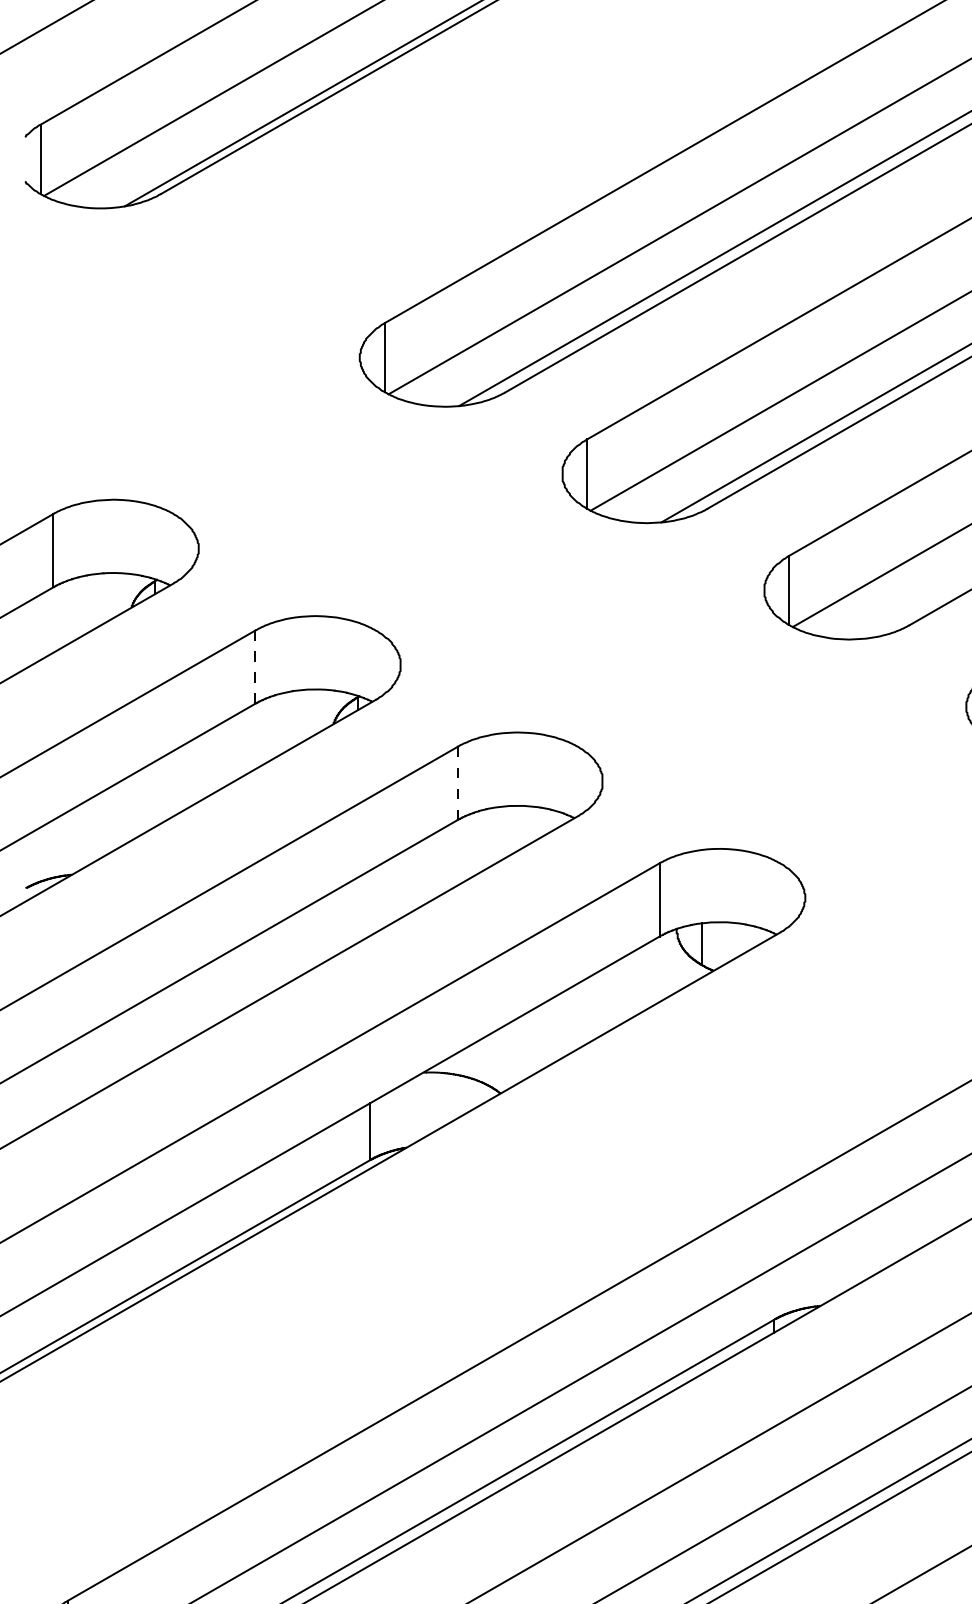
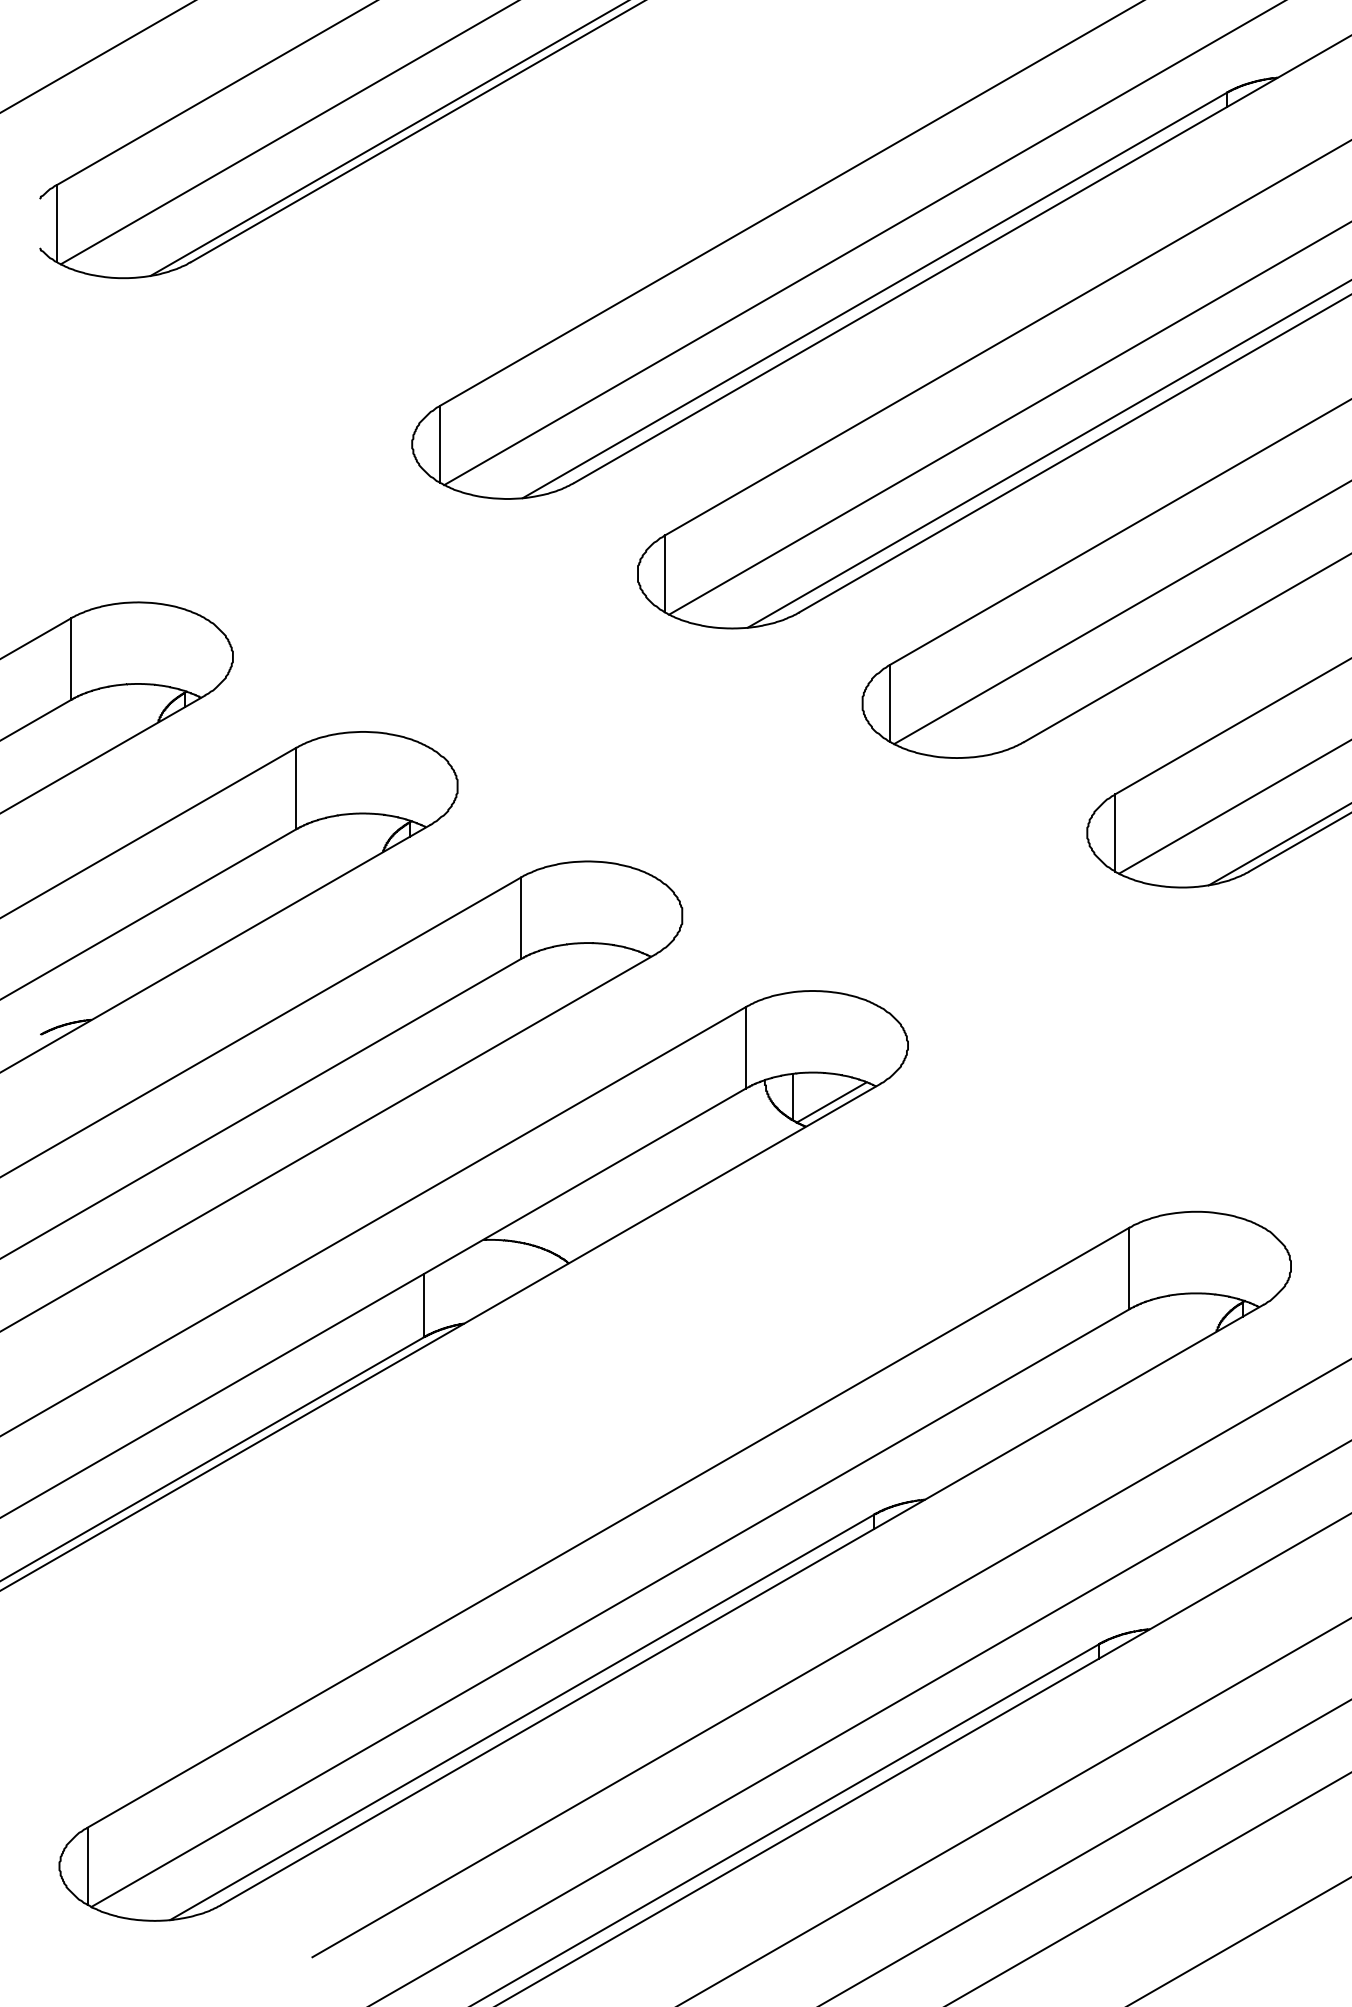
line: (255, 666) -> (296, 788), dashed -> solid
line: (458, 783) -> (521, 918), dashed -> solid
line: (736, 949) -> (831, 1102), added

